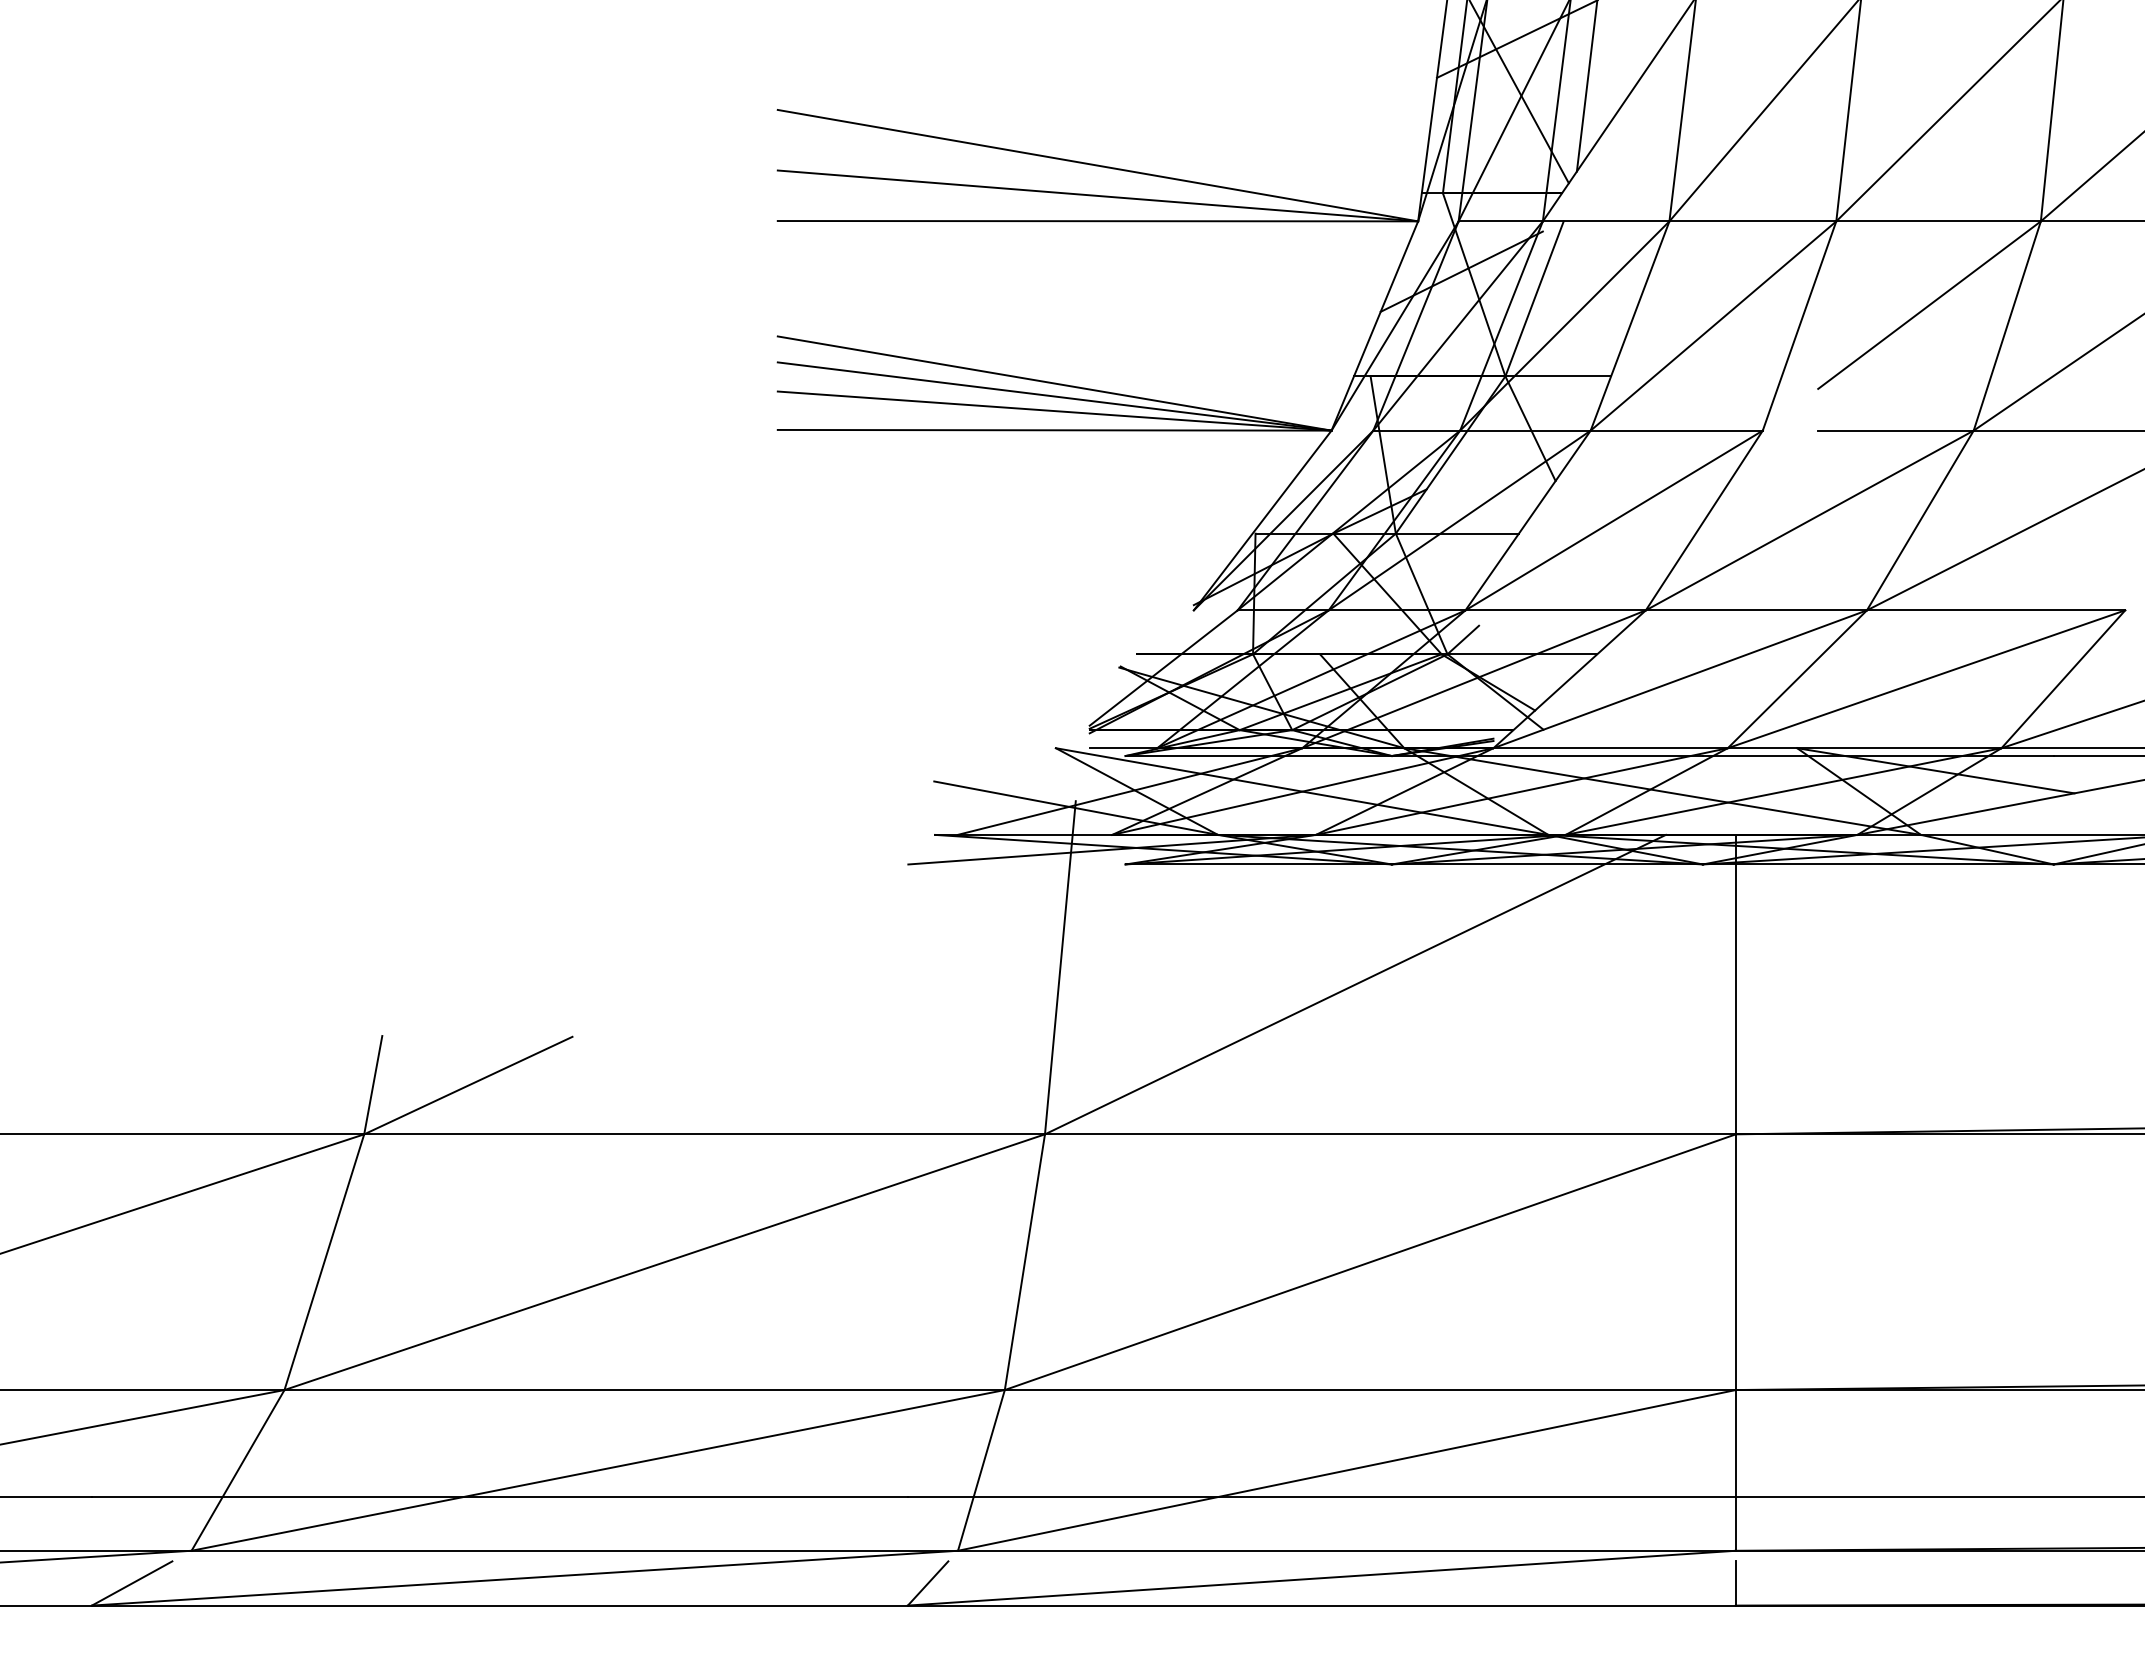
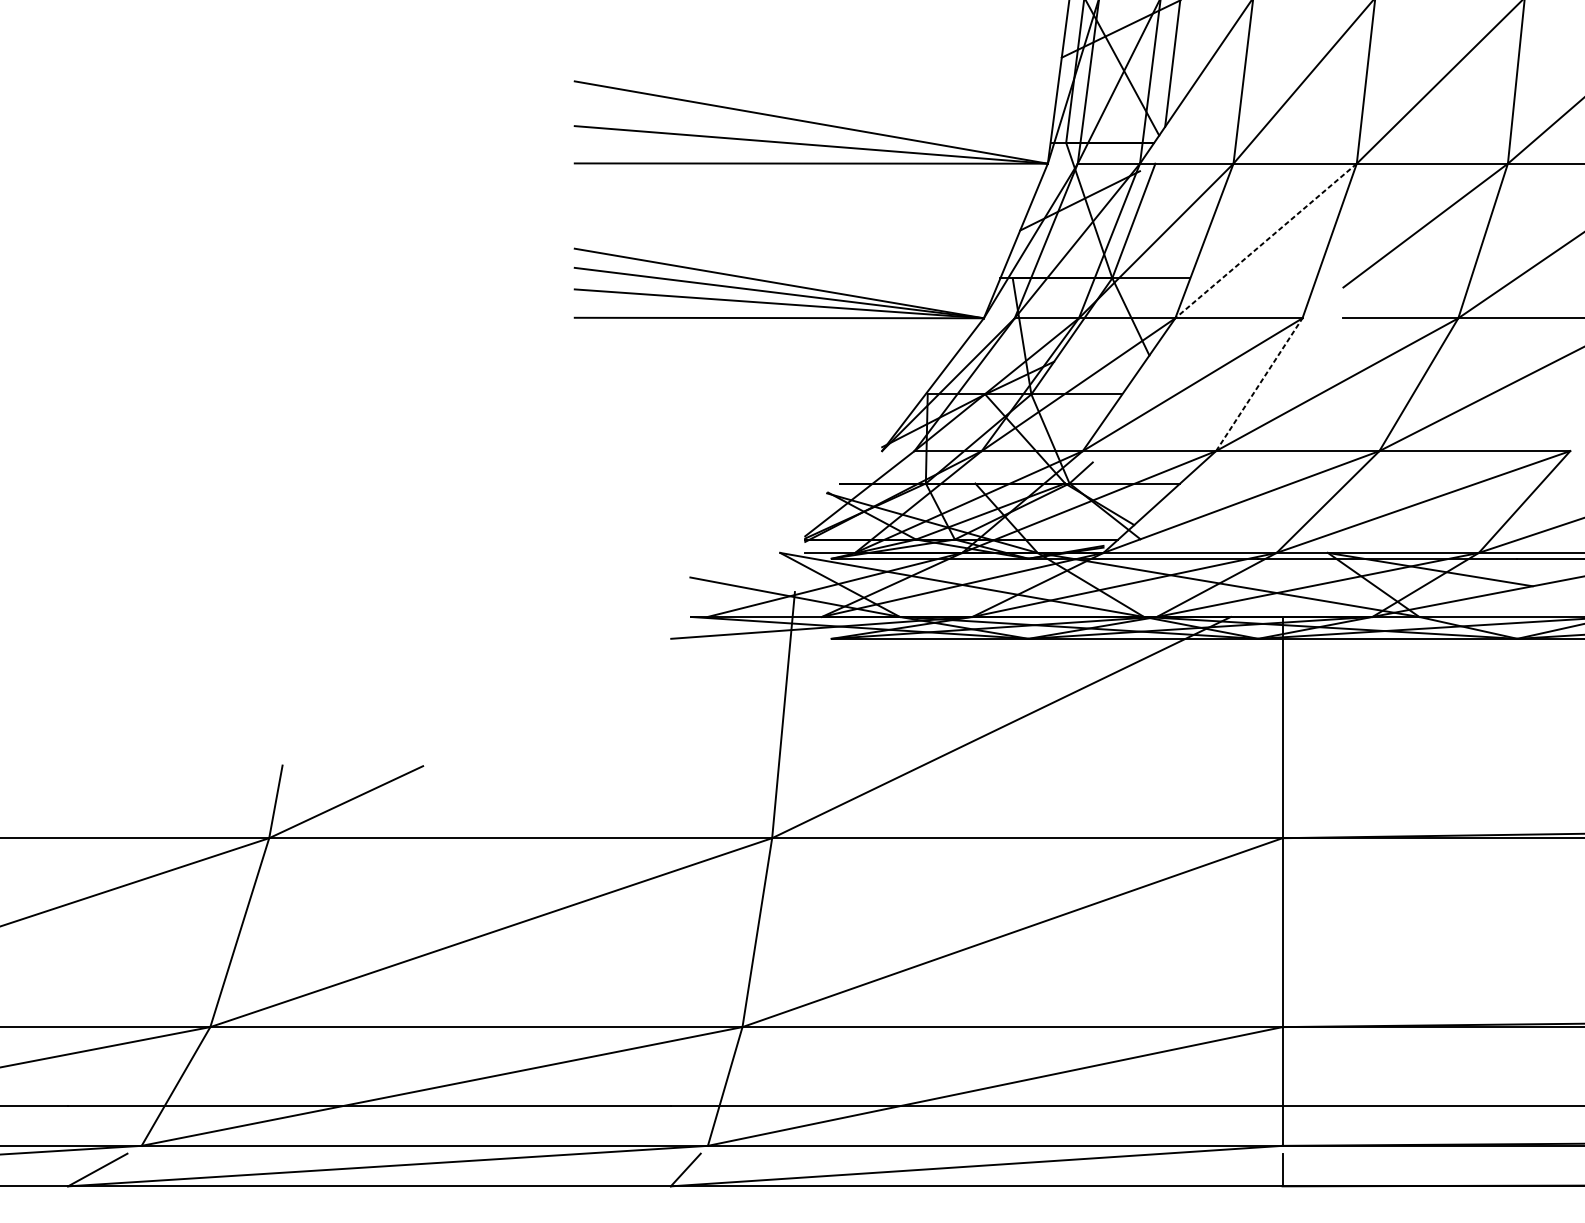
line: (1713, 326) -> (1266, 241), solid -> dashed
line: (1704, 520) -> (1259, 384), solid -> dashed

